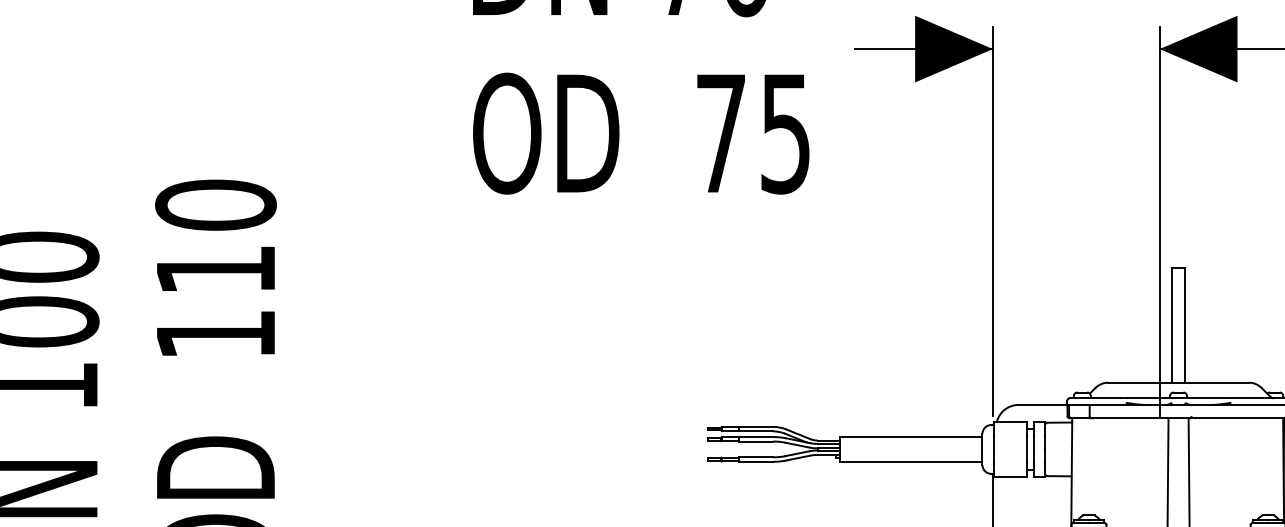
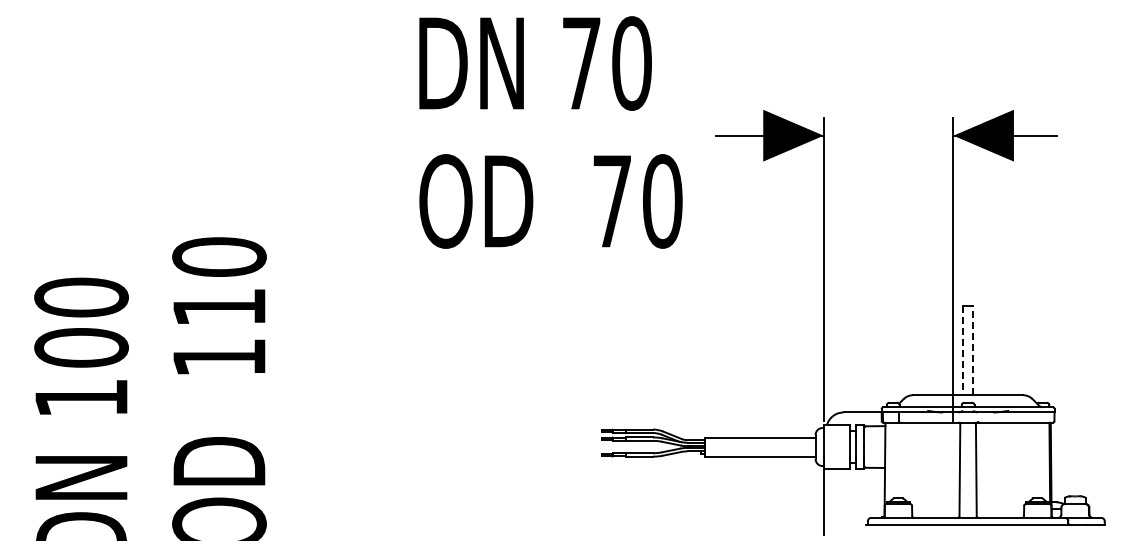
text: (785, 133) -> (662, 201), 75 -> 70
line: (1171, 325) -> (962, 350), solid -> dashed
line: (1185, 325) -> (973, 350), solid -> dashed

